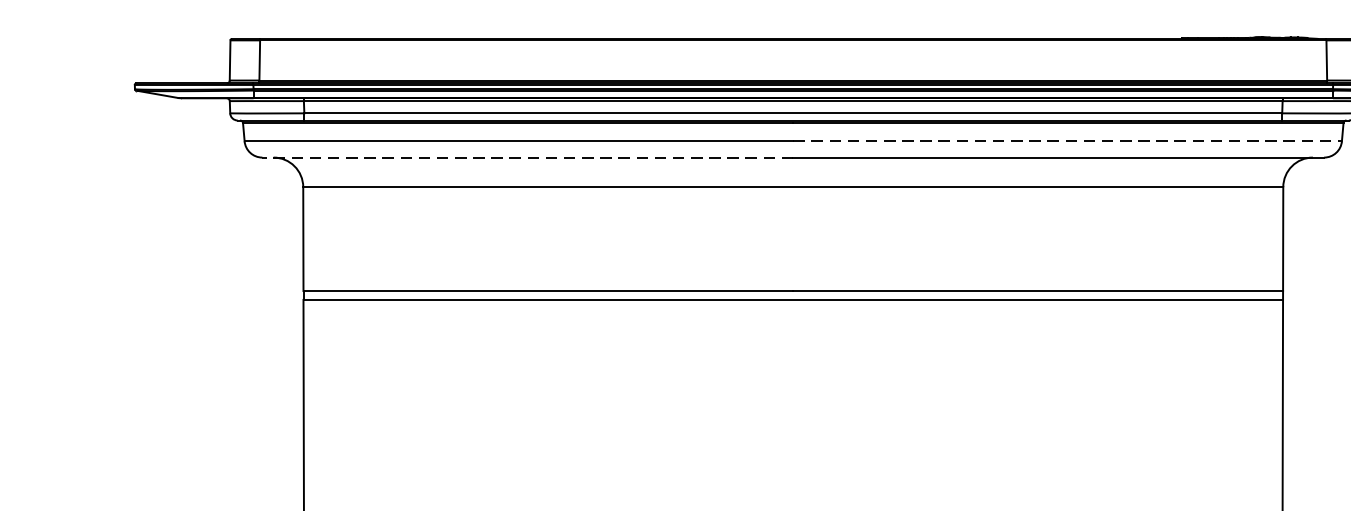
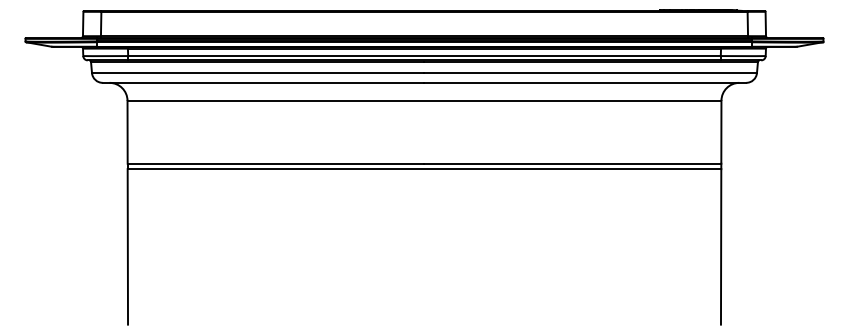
line: (1068, 142) -> (591, 73), dashed -> solid
line: (527, 156) -> (263, 82), dashed -> solid

